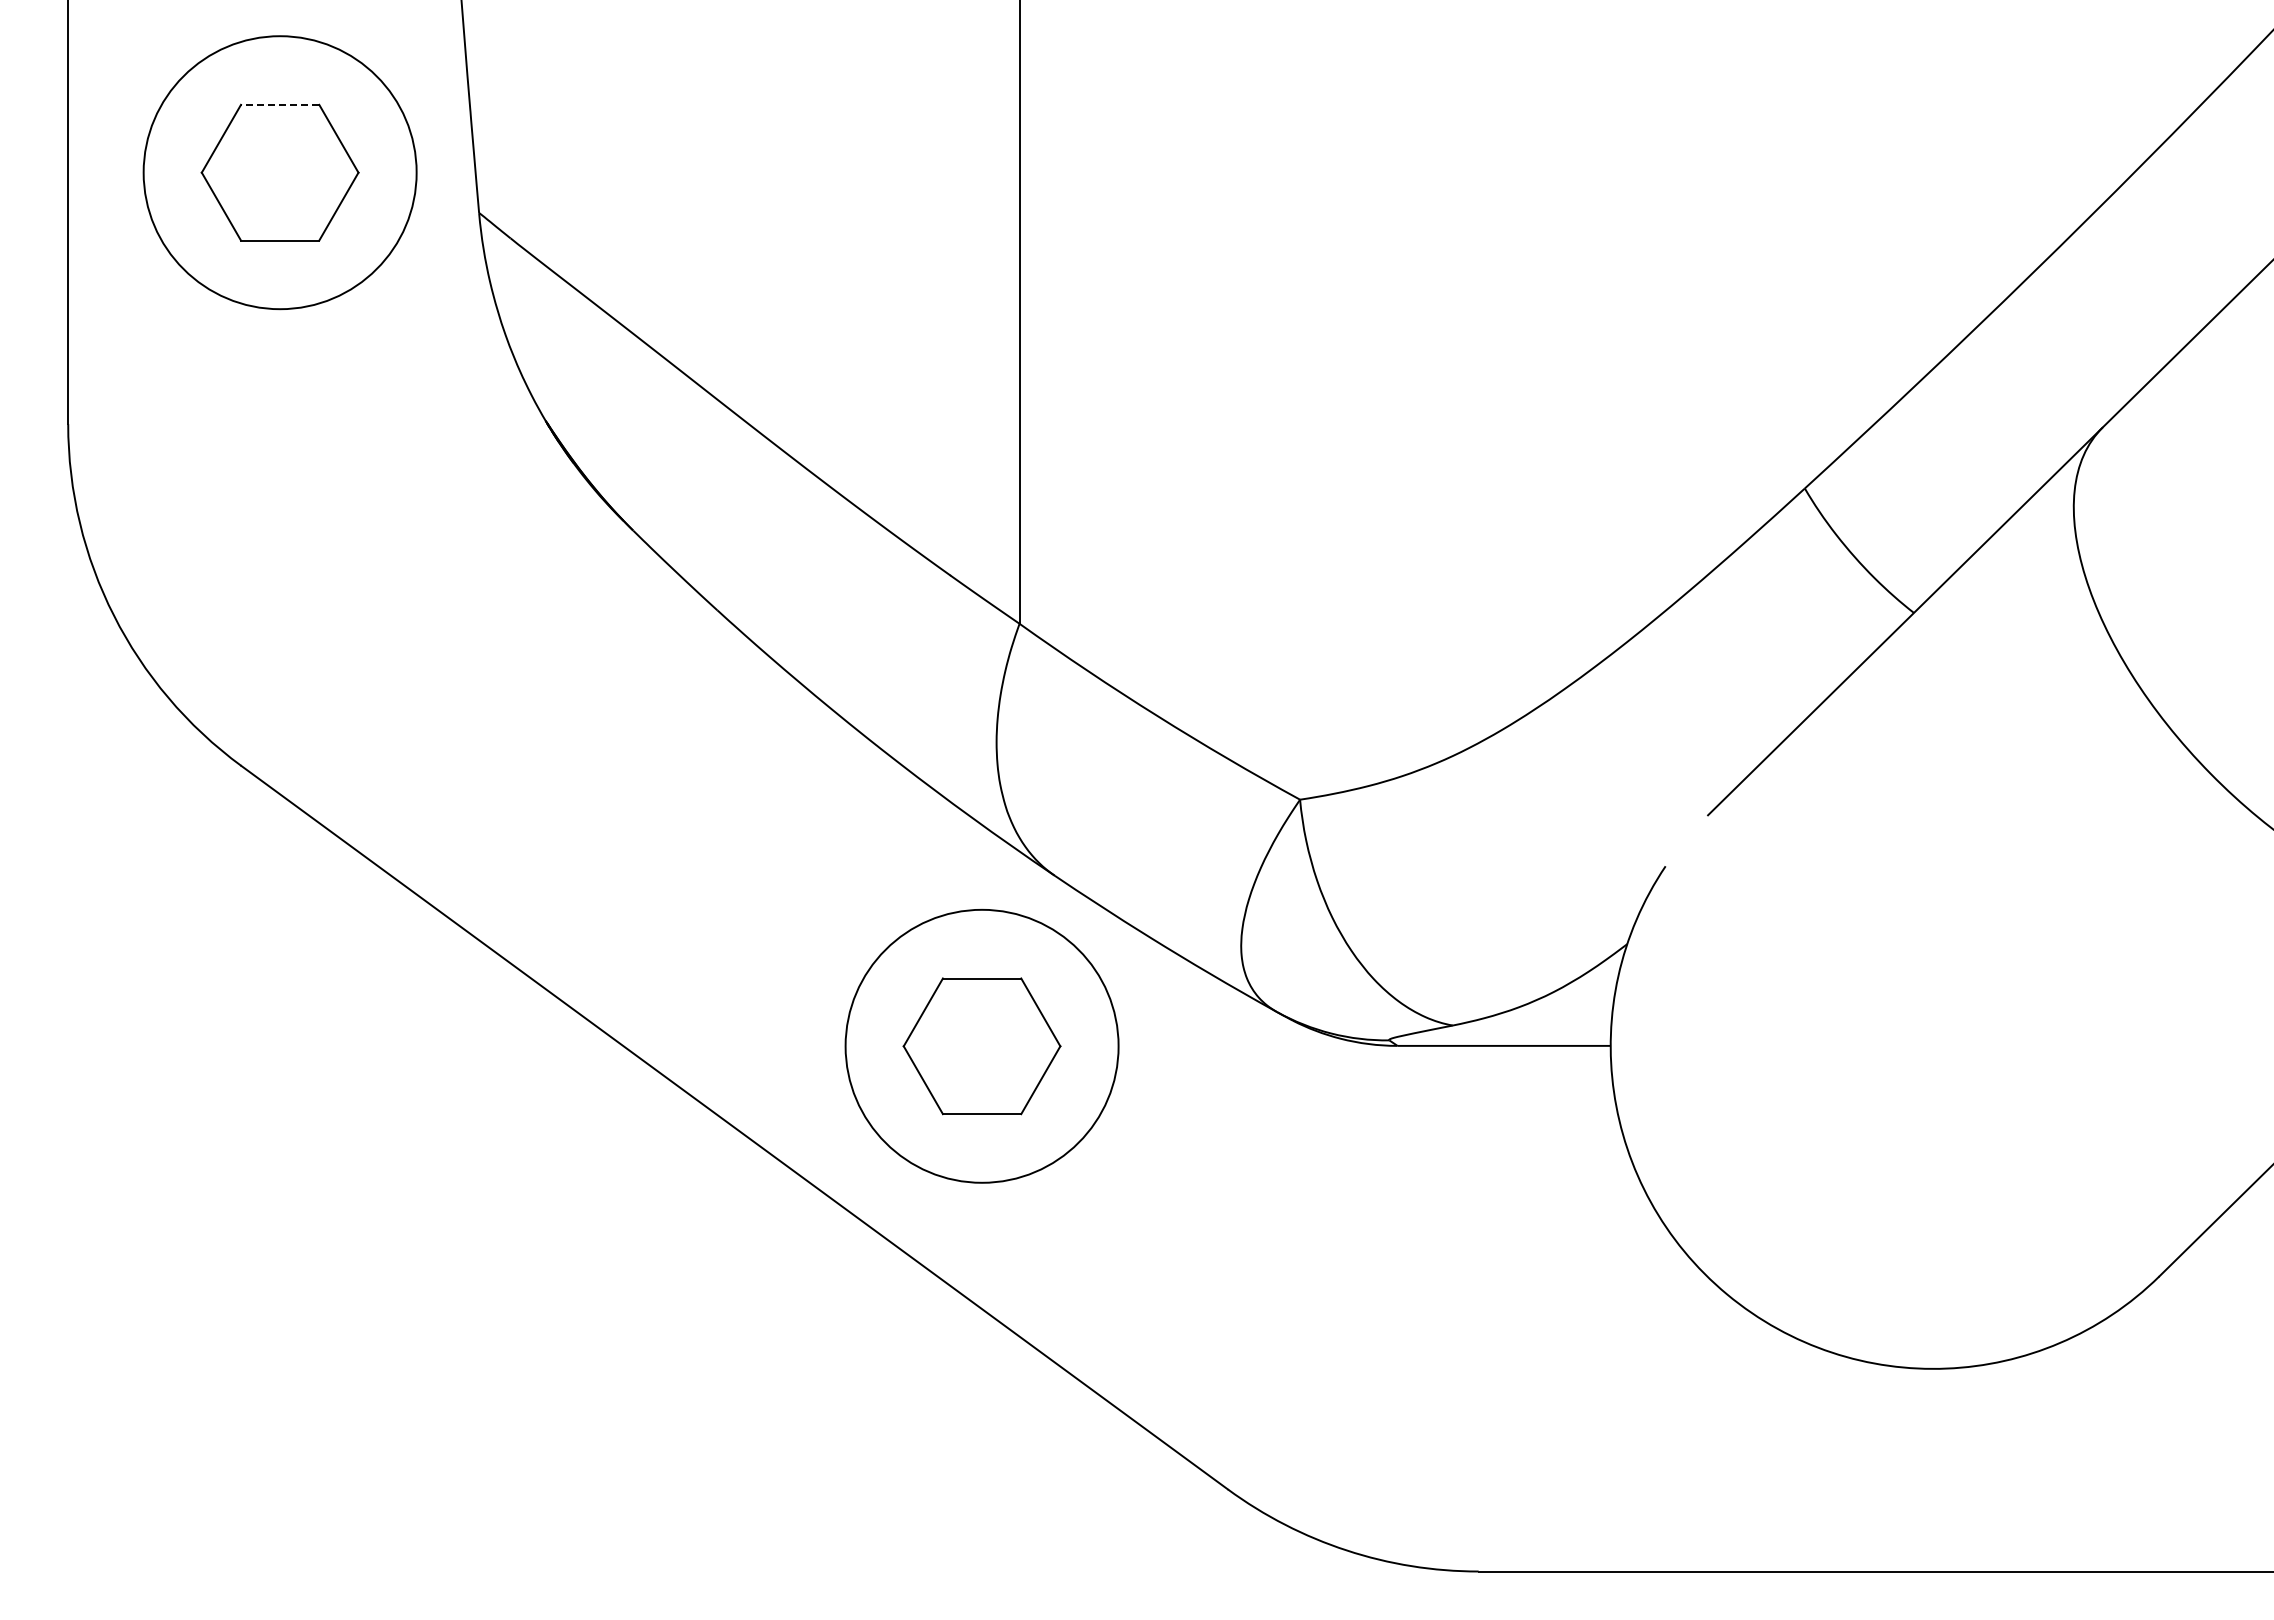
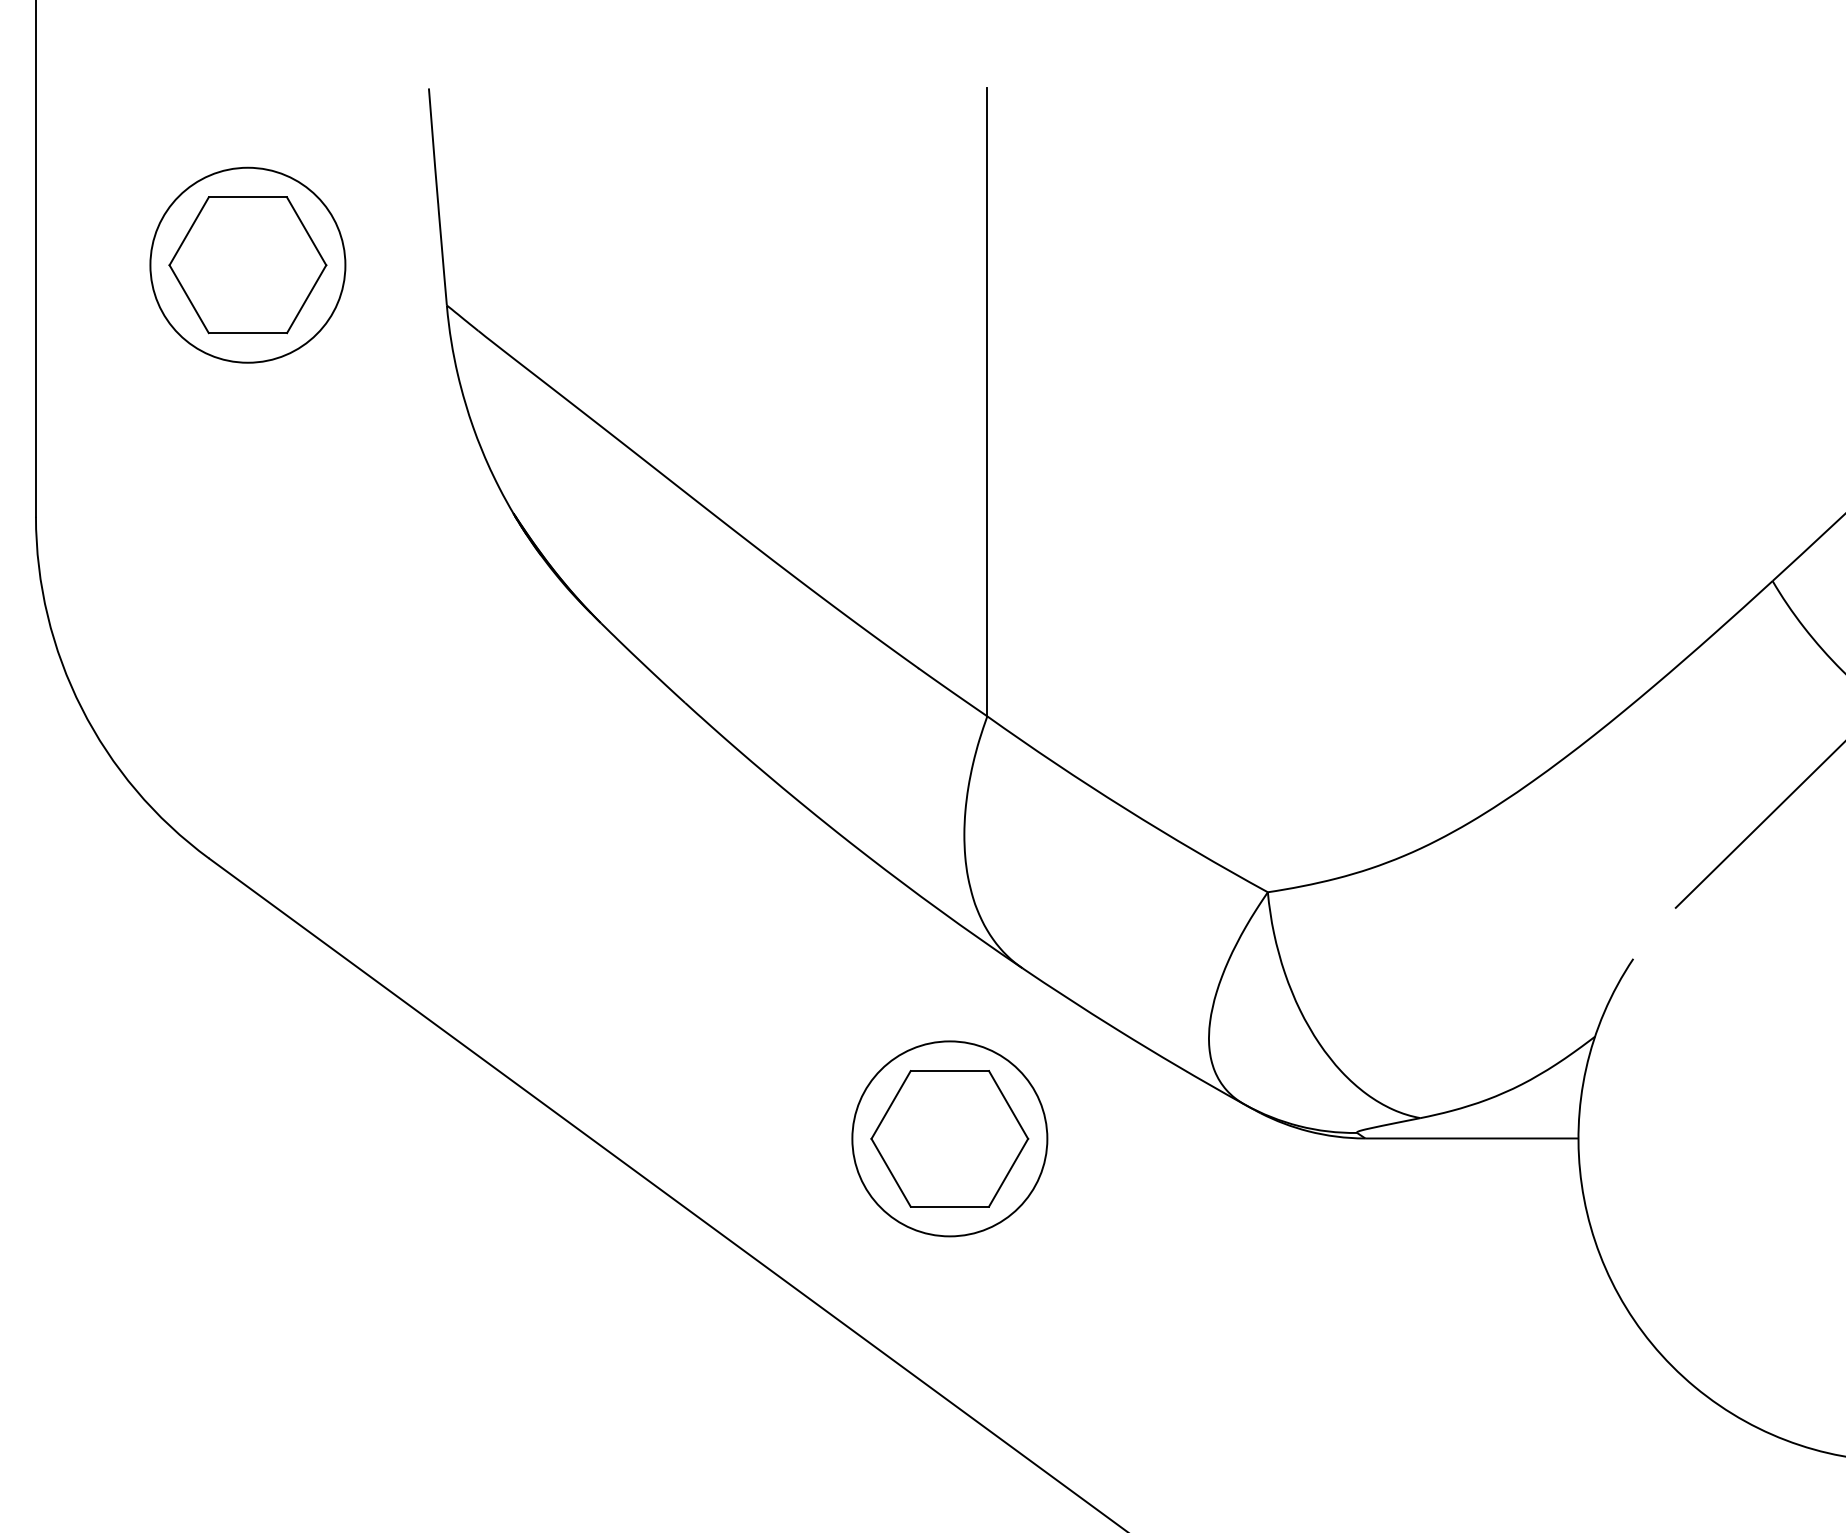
line: (279, 104) -> (247, 197), dashed -> solid
circle: (279, 172) -> (247, 265), size x0.71
circle: (981, 1045) -> (949, 1138), size x0.71

